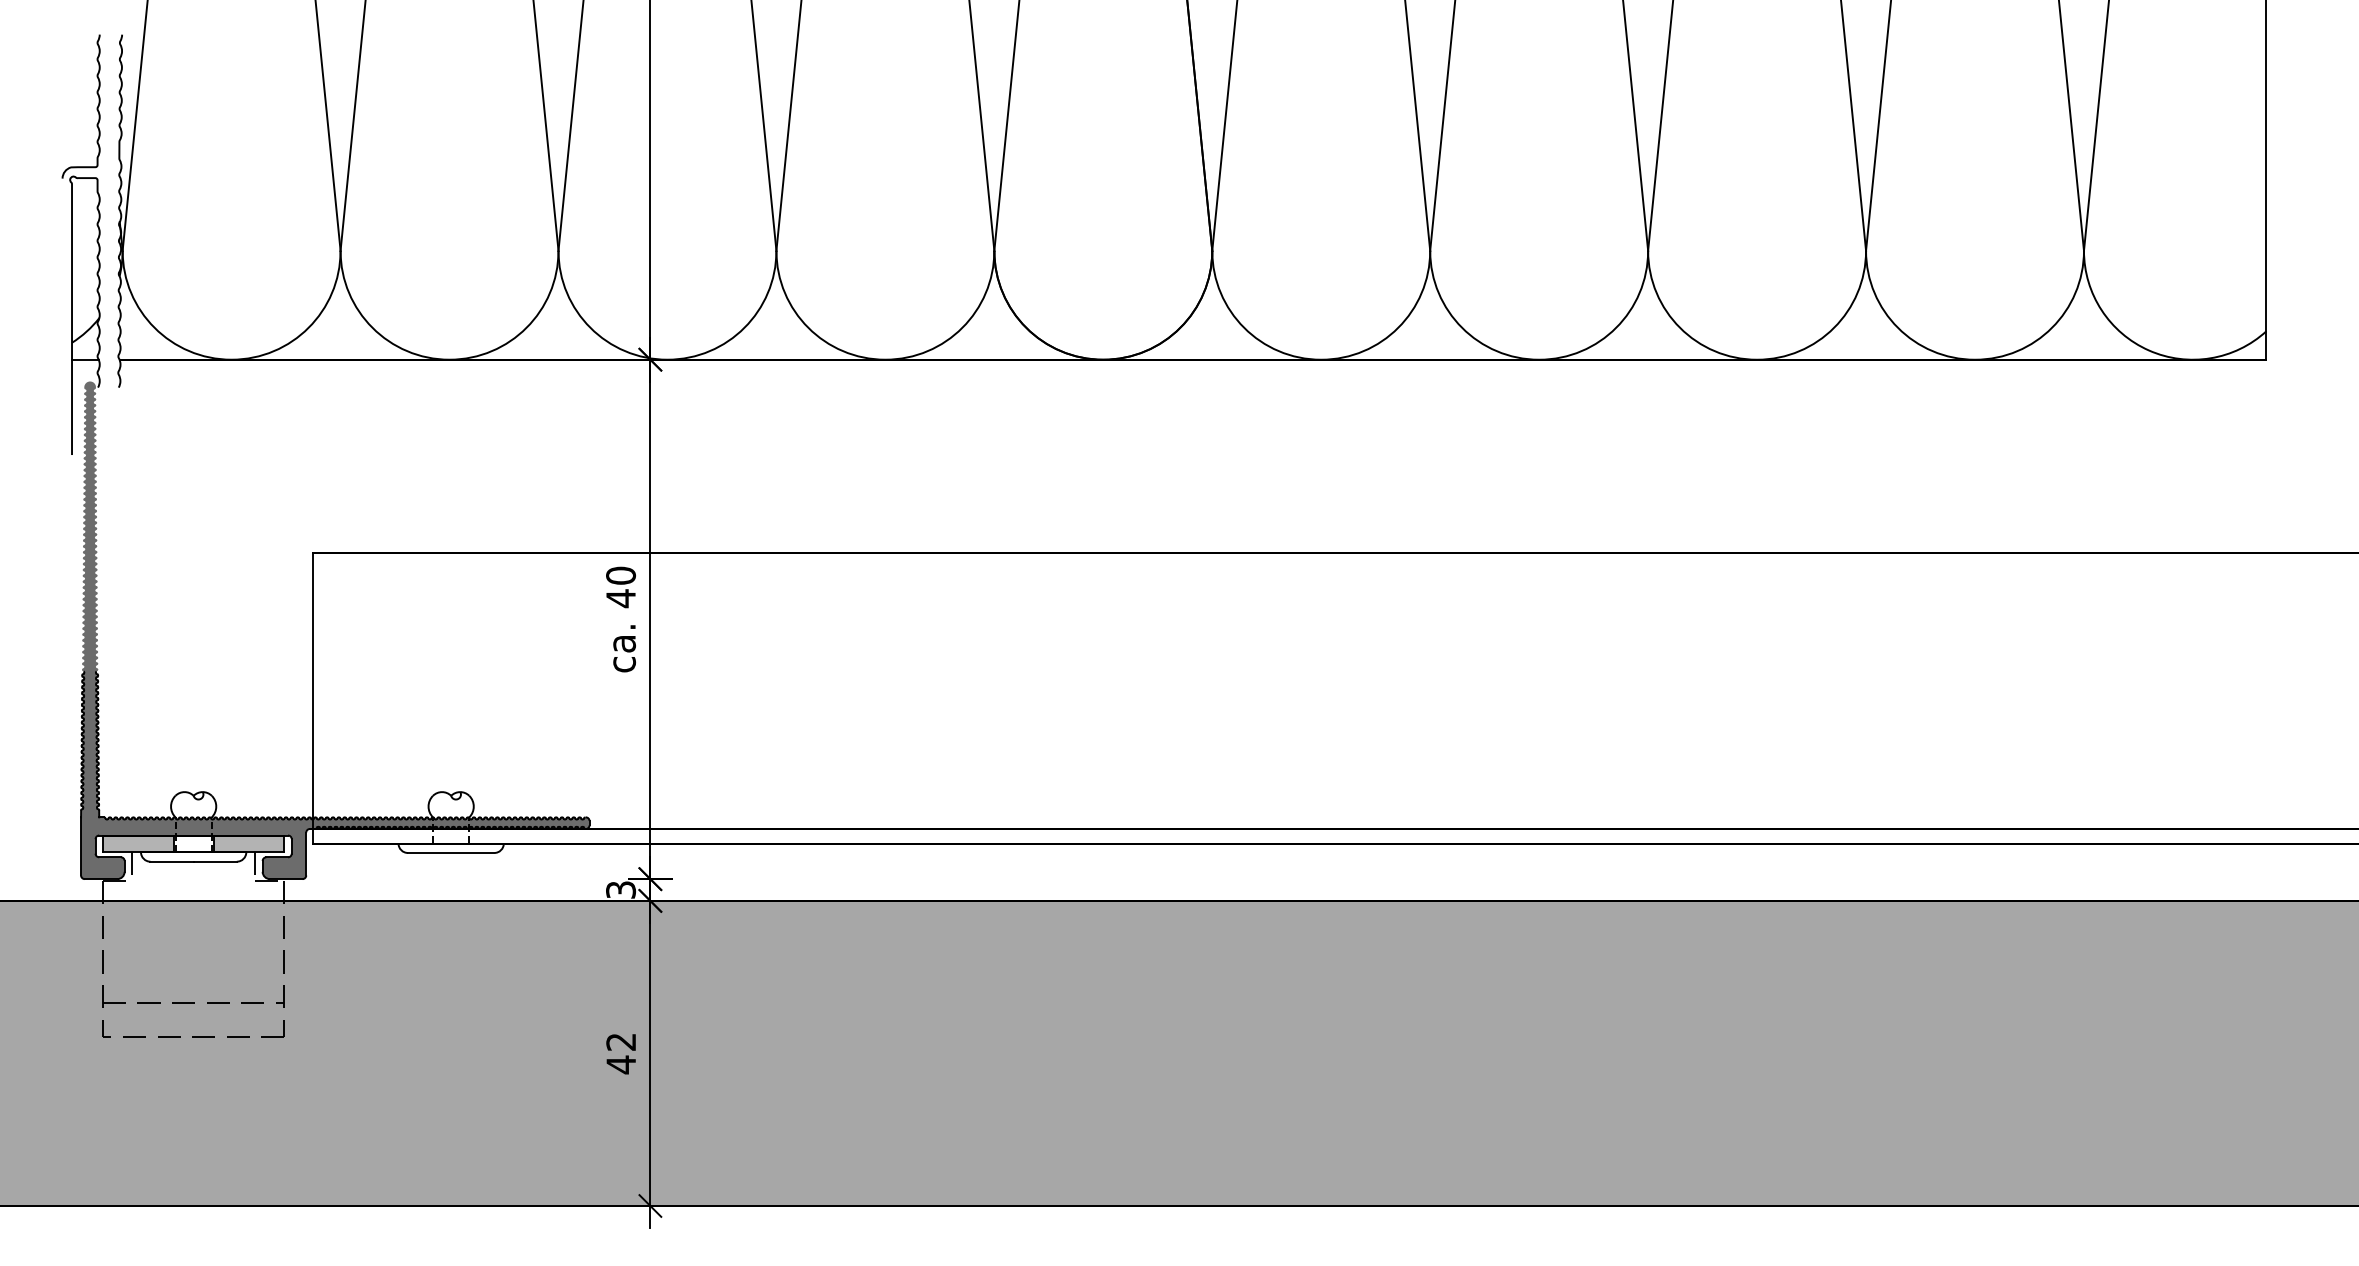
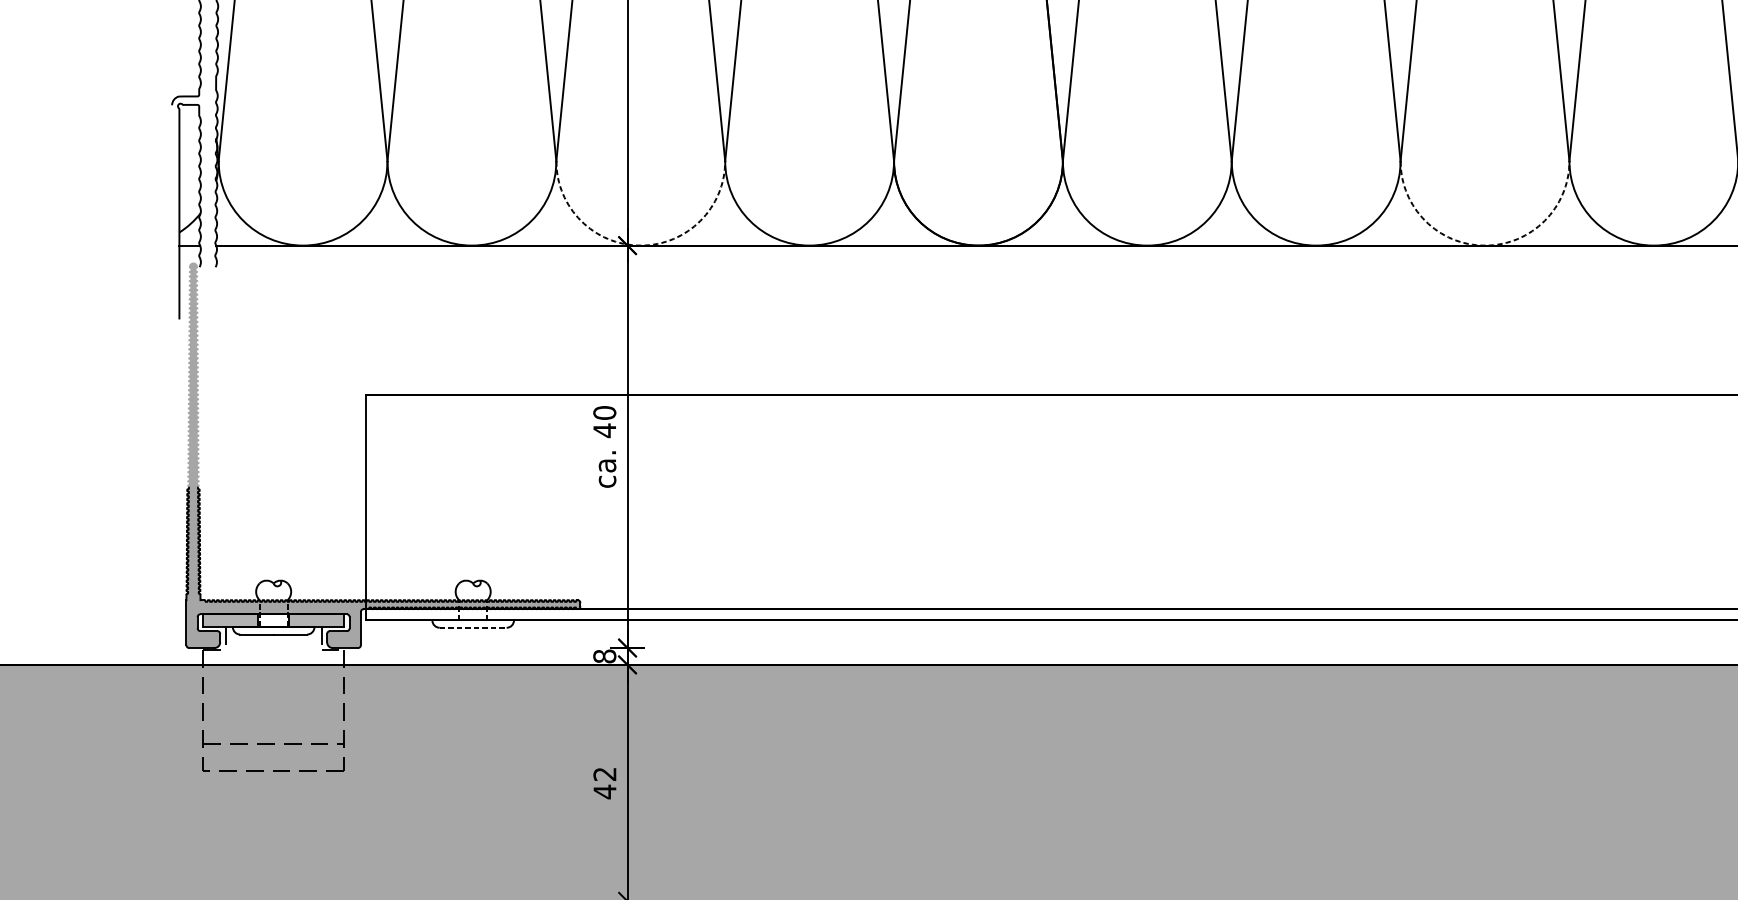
arc: (667, 359) -> (640, 245), solid -> dashed
arc: (1757, 359) -> (1485, 245), solid -> dashed
fill: (334, 630) -> (382, 455), removed
line: (451, 853) -> (473, 628), solid -> dashed
text: (620, 889) -> (604, 656), 3 -> 8

